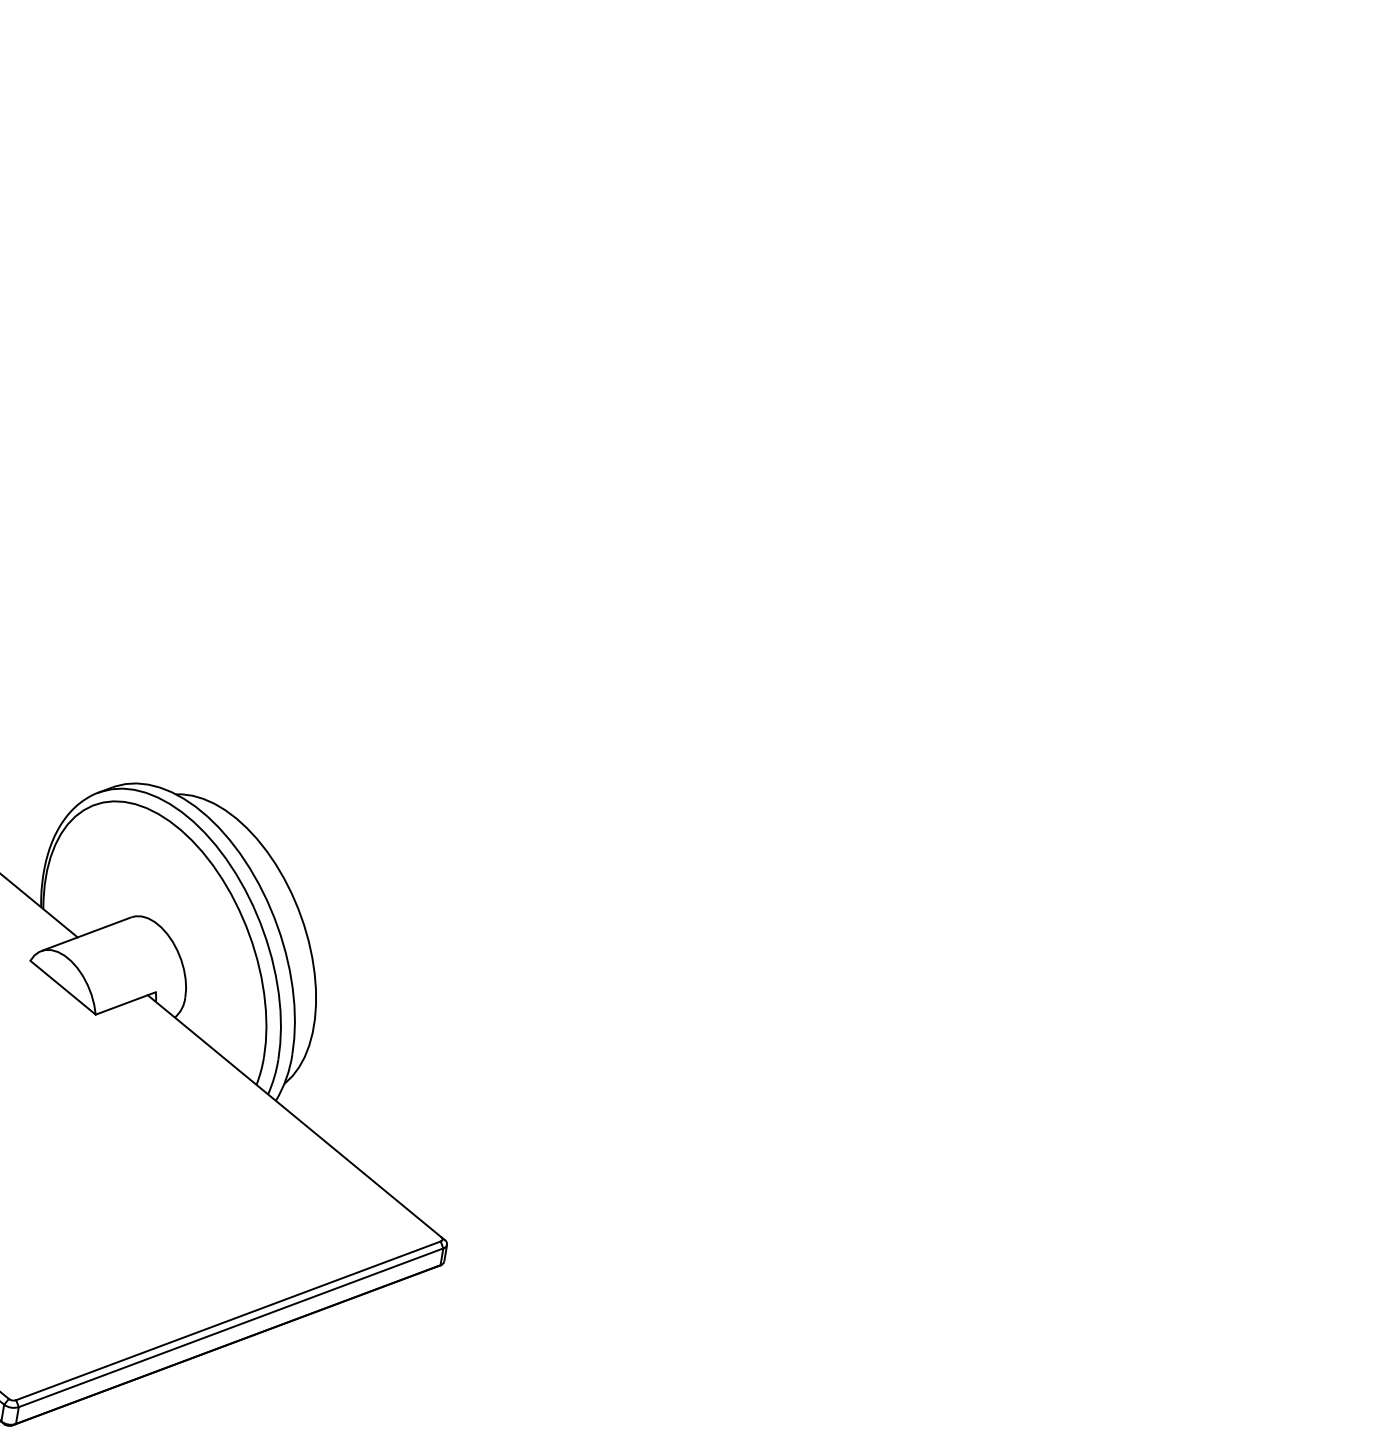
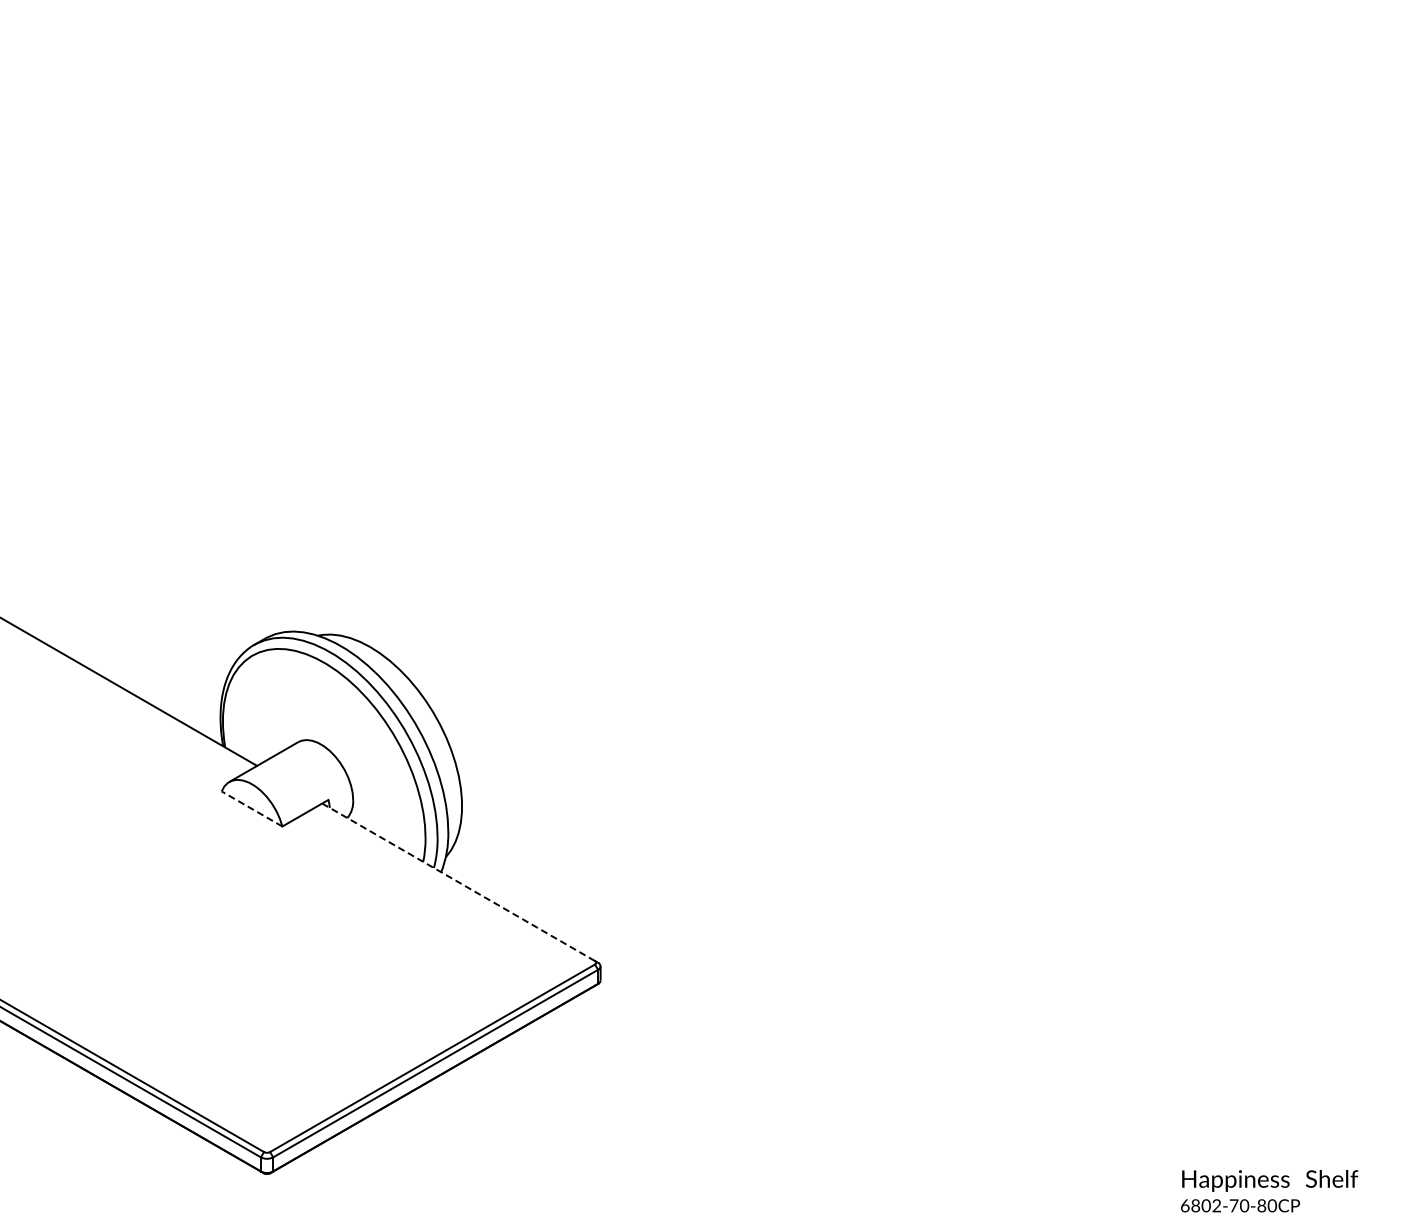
line: (62, 987) -> (251, 808), solid -> dashed
line: (294, 1116) -> (458, 882), solid -> dashed

